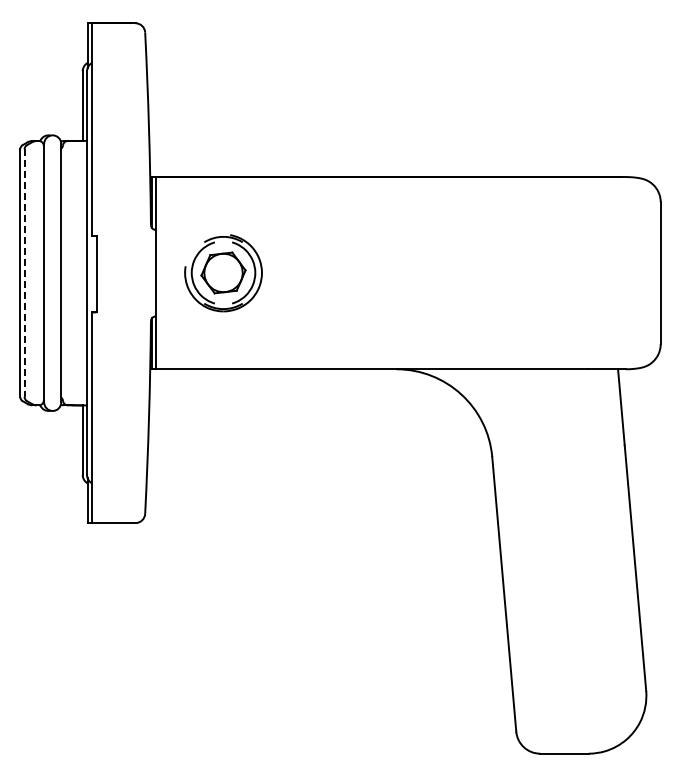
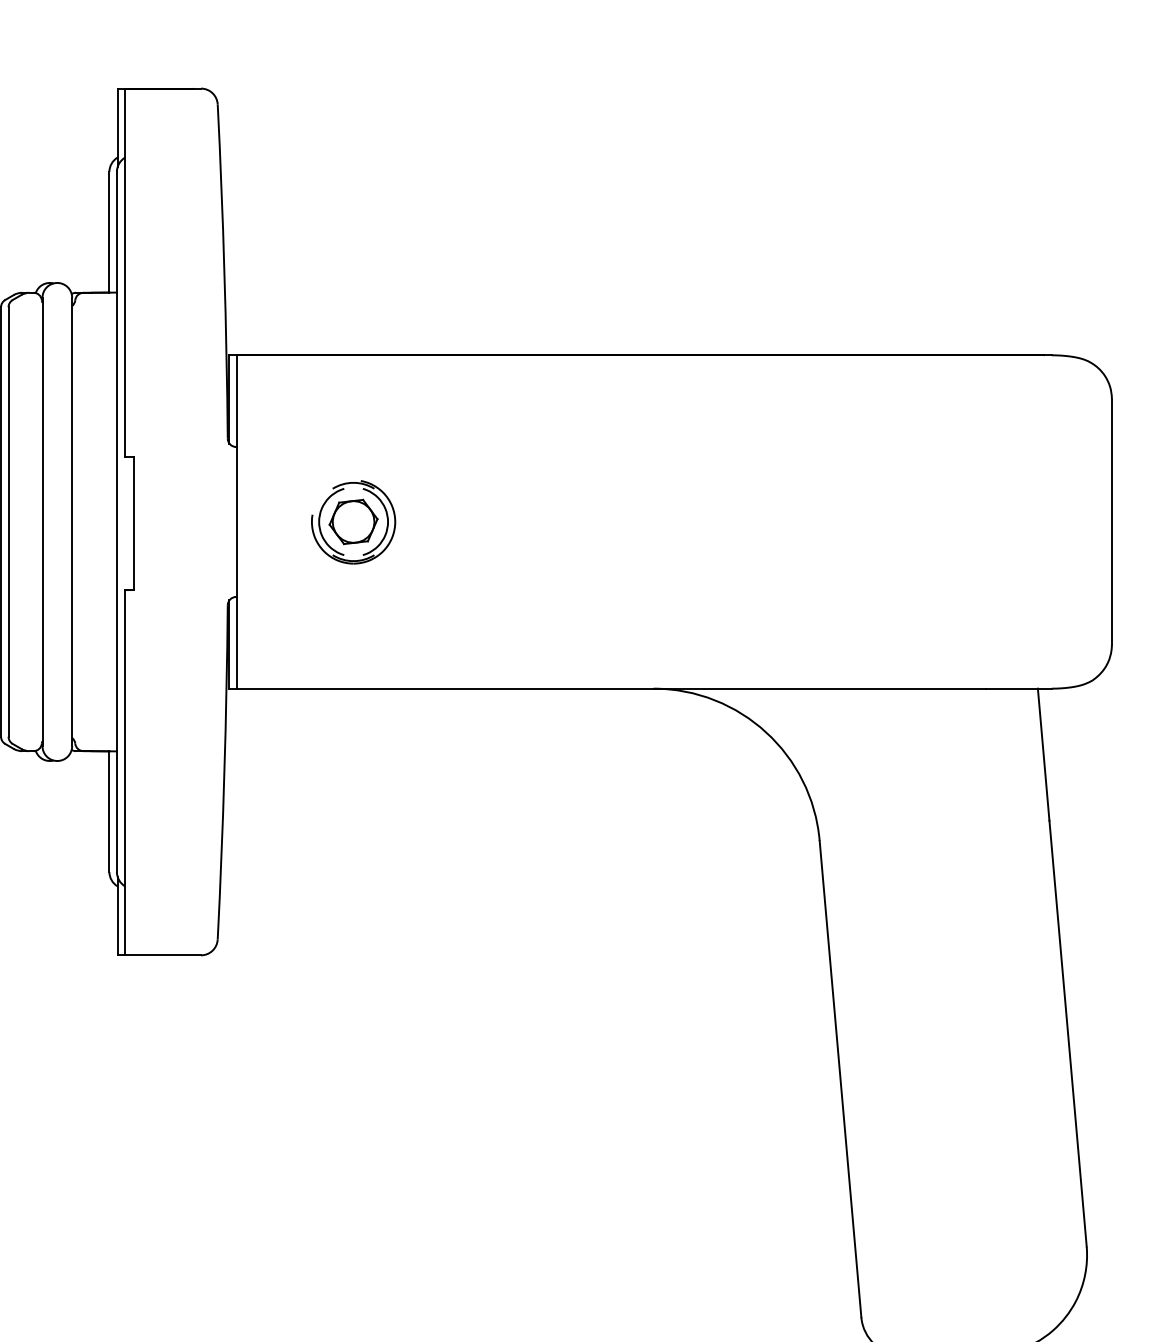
line: (24, 273) -> (8, 522), dashed -> solid
part: (223, 273) -> (353, 522), size x0.62

